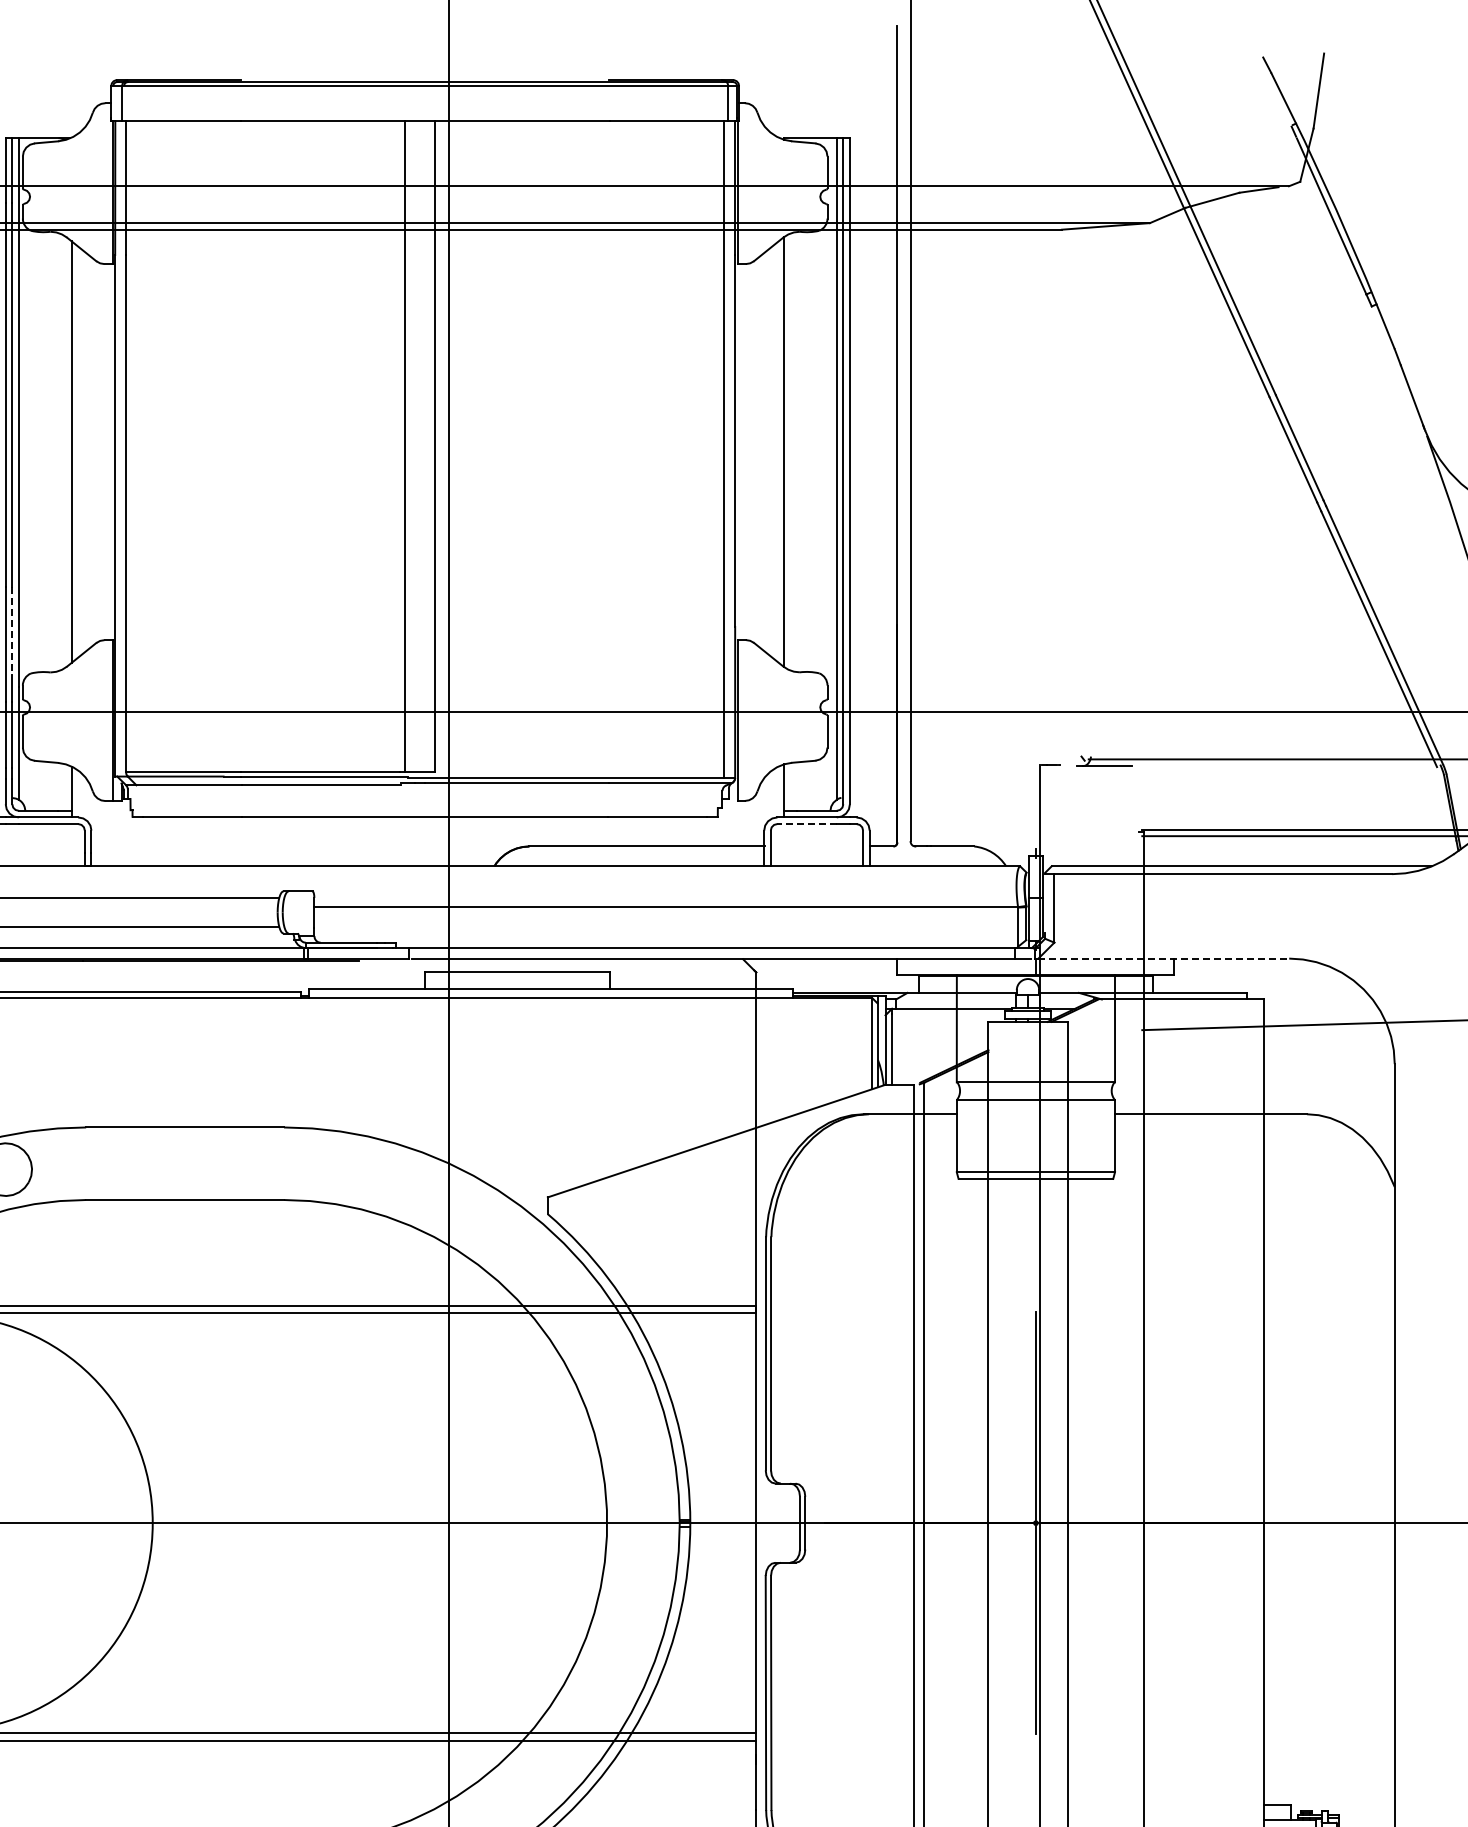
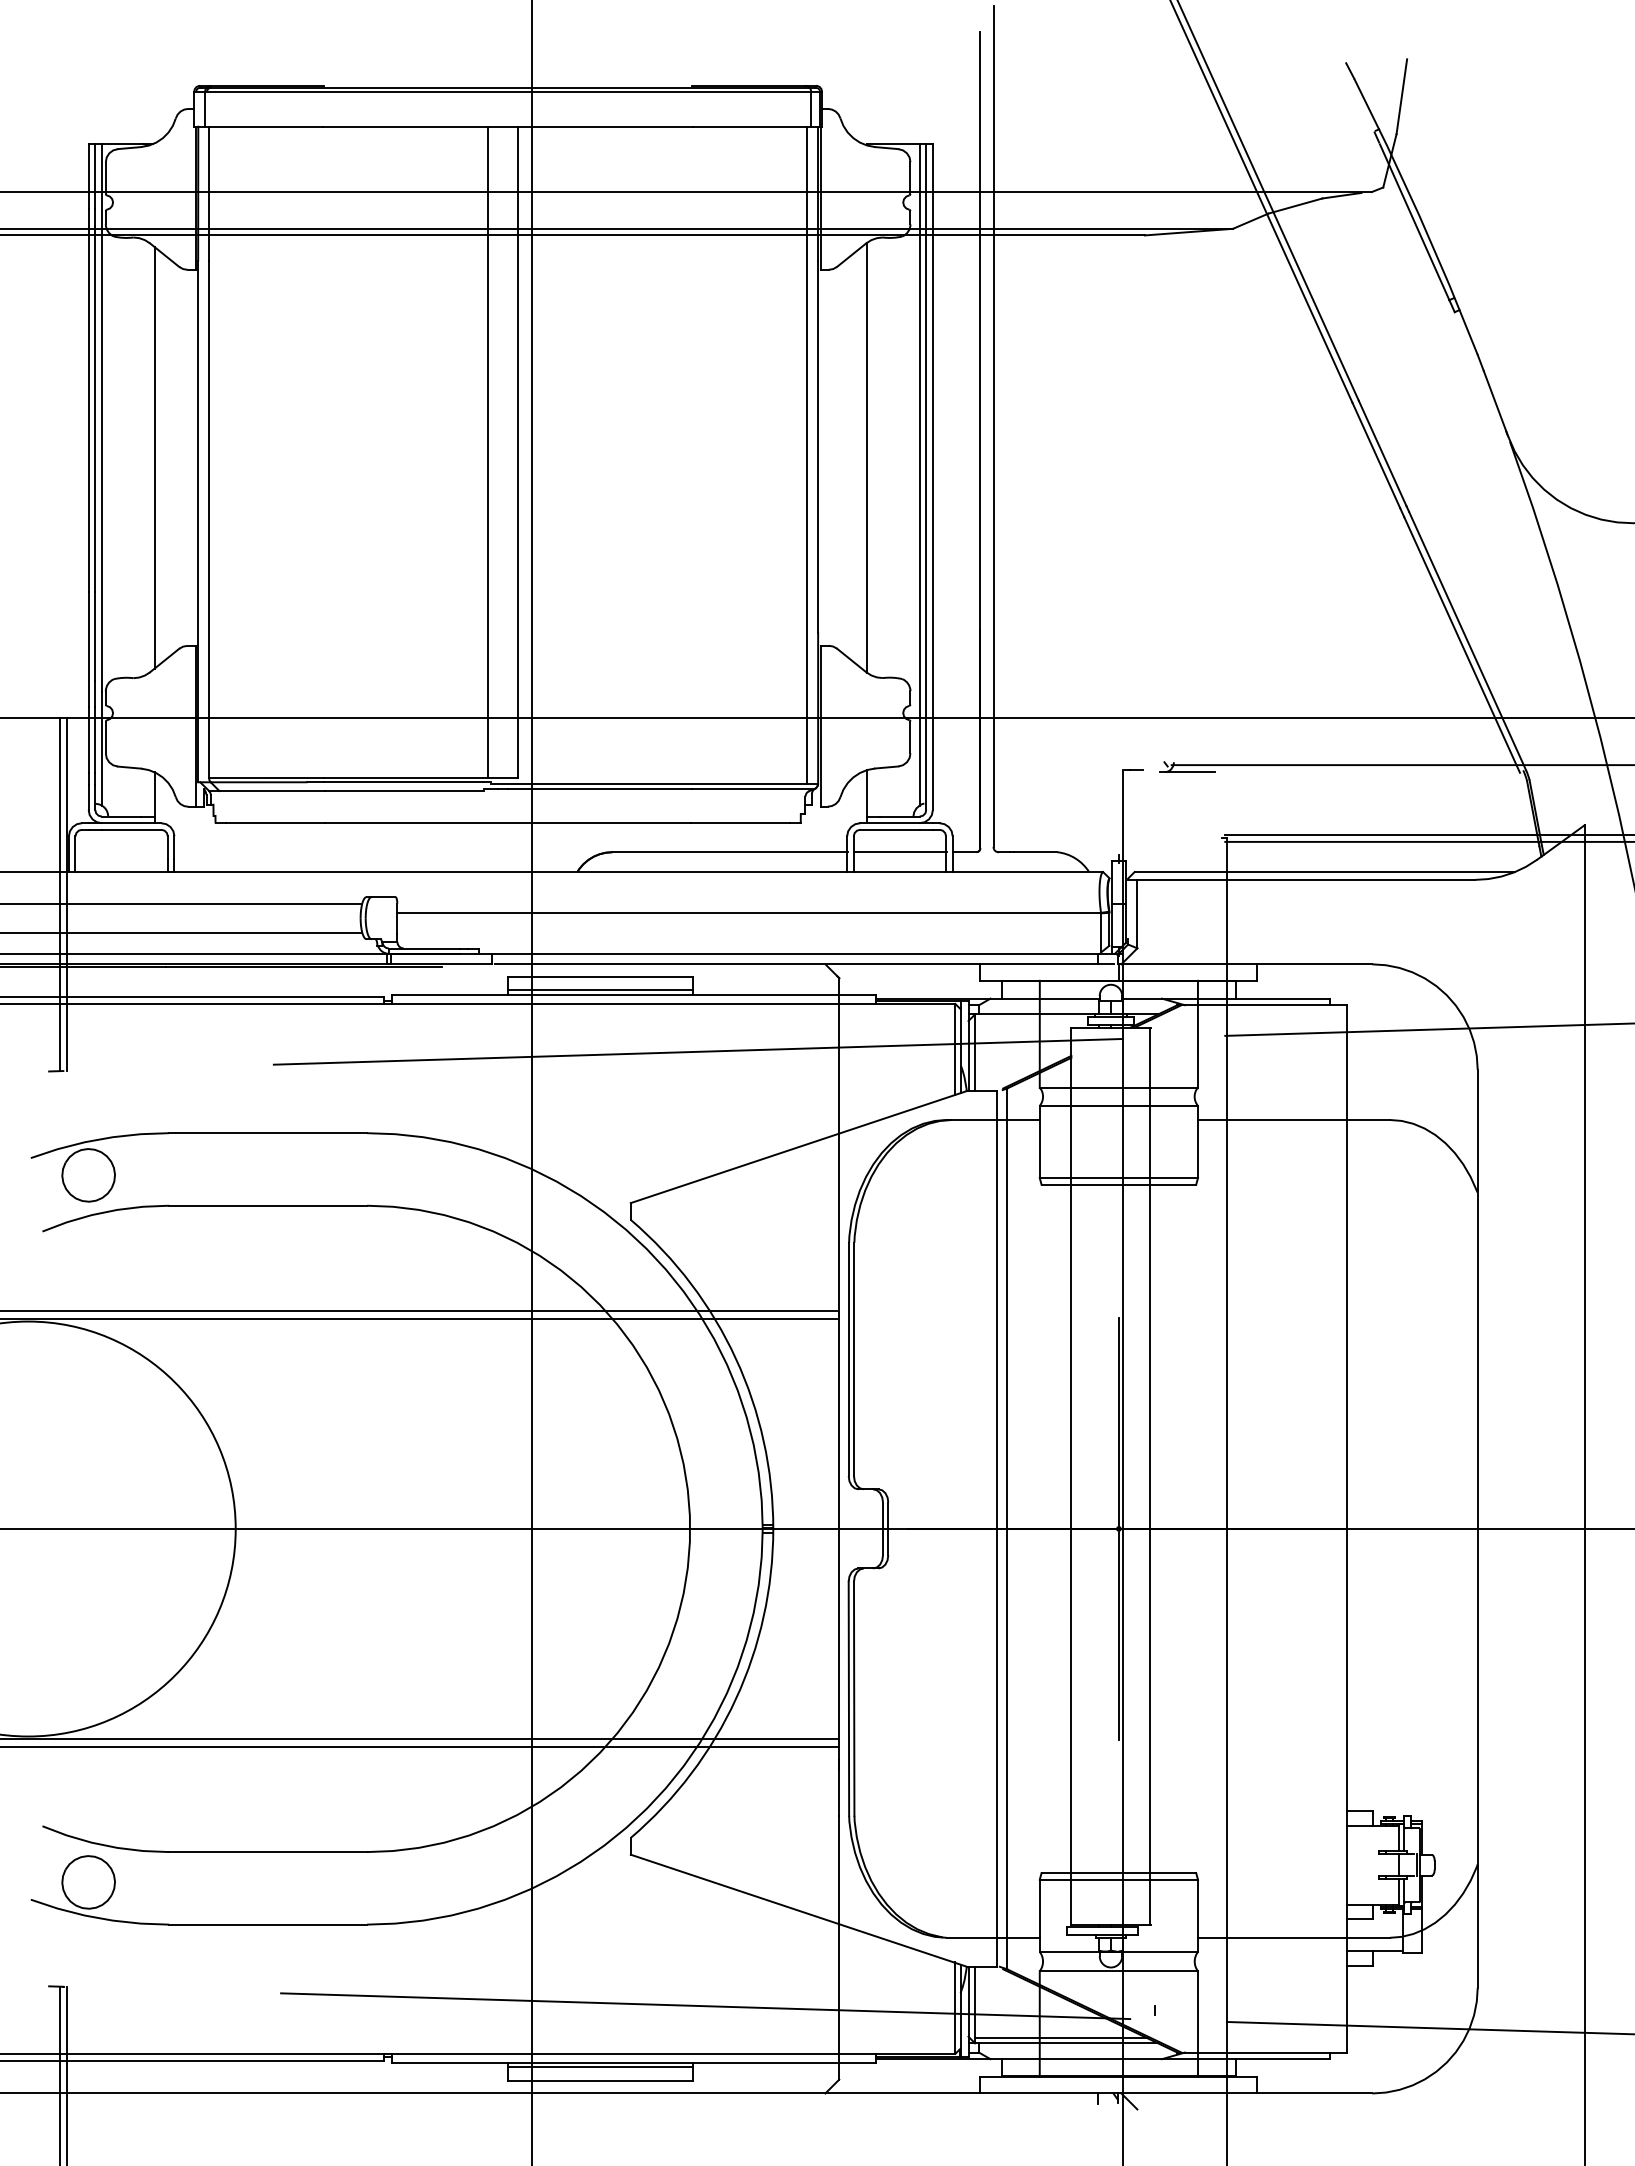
line: (12, 630) -> (95, 636), dashed -> solid
line: (807, 823) -> (890, 829), dashed -> solid
line: (816, 846) -> (899, 852), added
line: (1164, 958) -> (1247, 964), dashed -> solid
line: (517, 984) -> (600, 990), added
line: (614, 1045) -> (697, 1051), added

